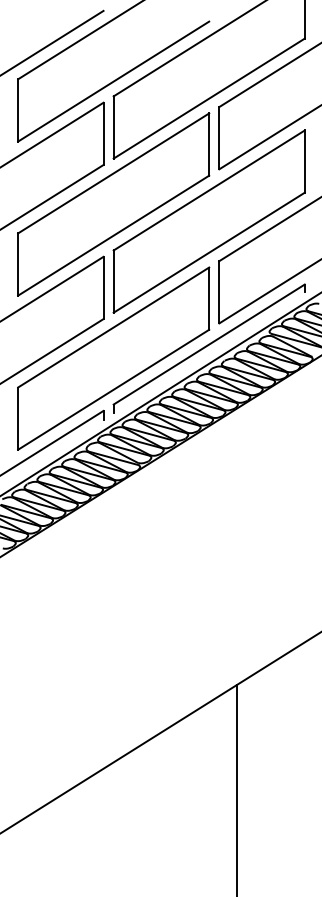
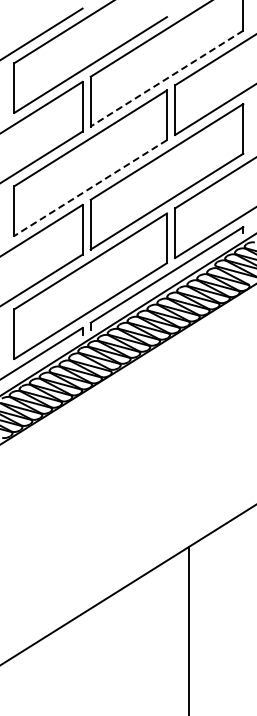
line: (208, 98) -> (166, 78), solid -> dashed
line: (113, 236) -> (90, 188), solid -> dashed

